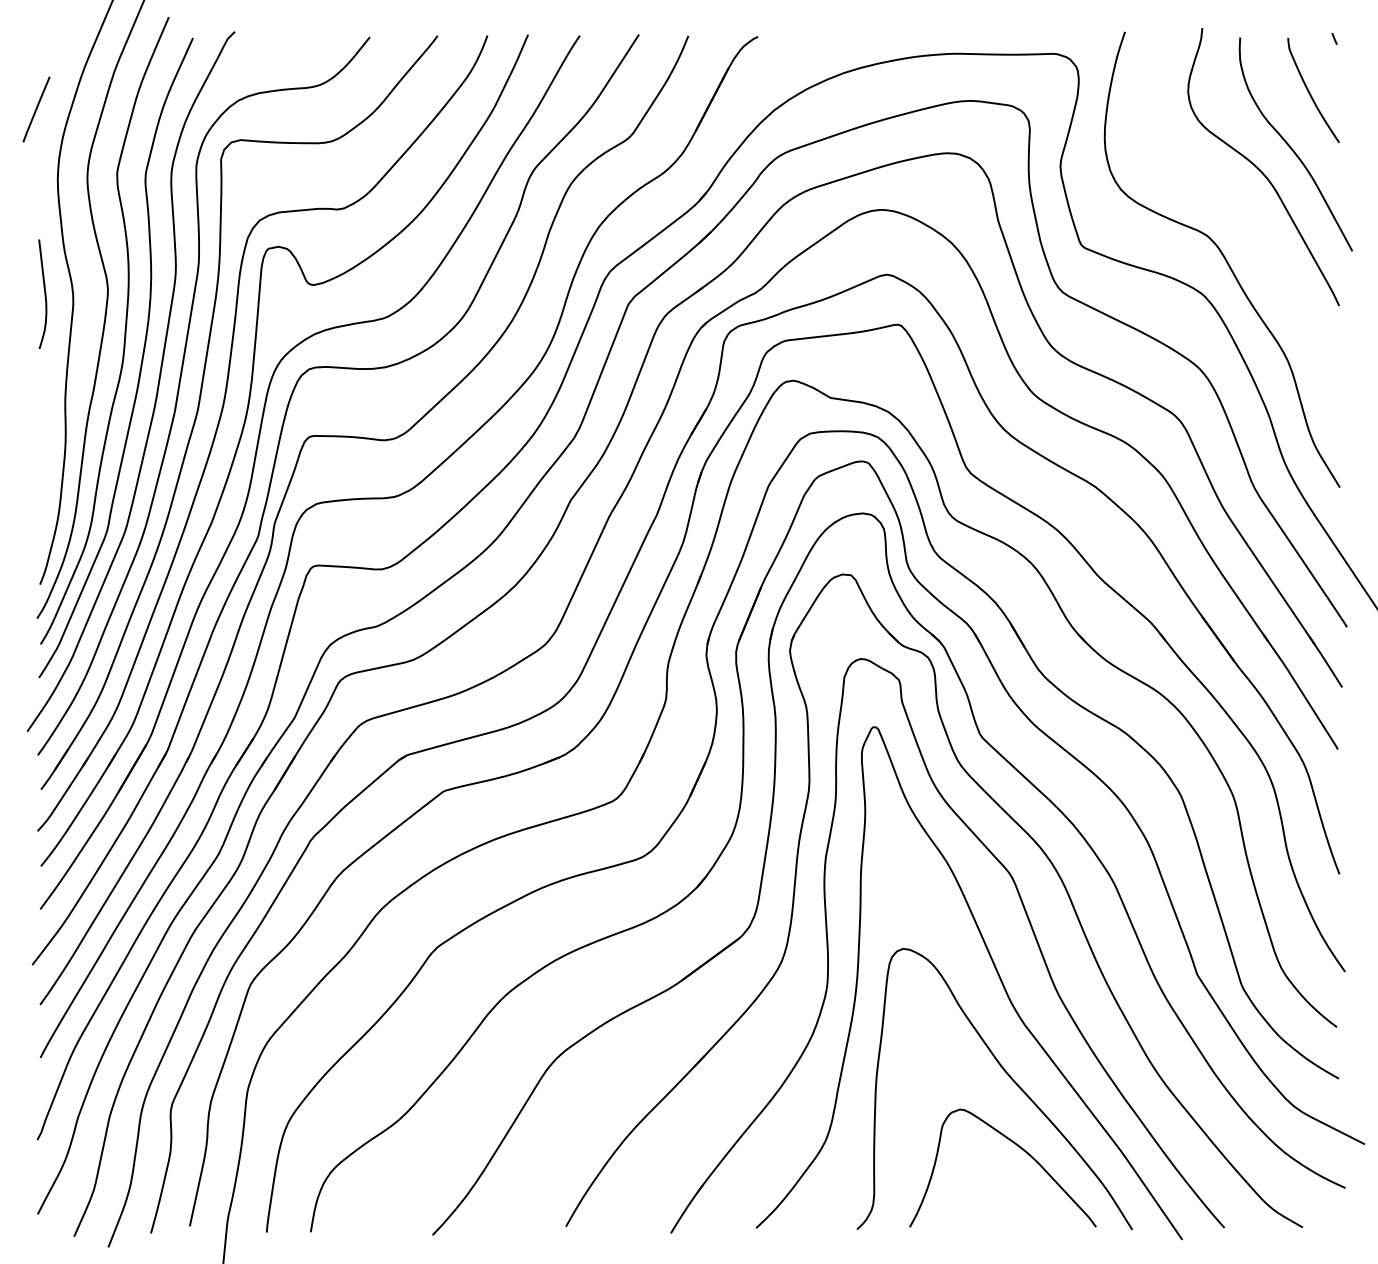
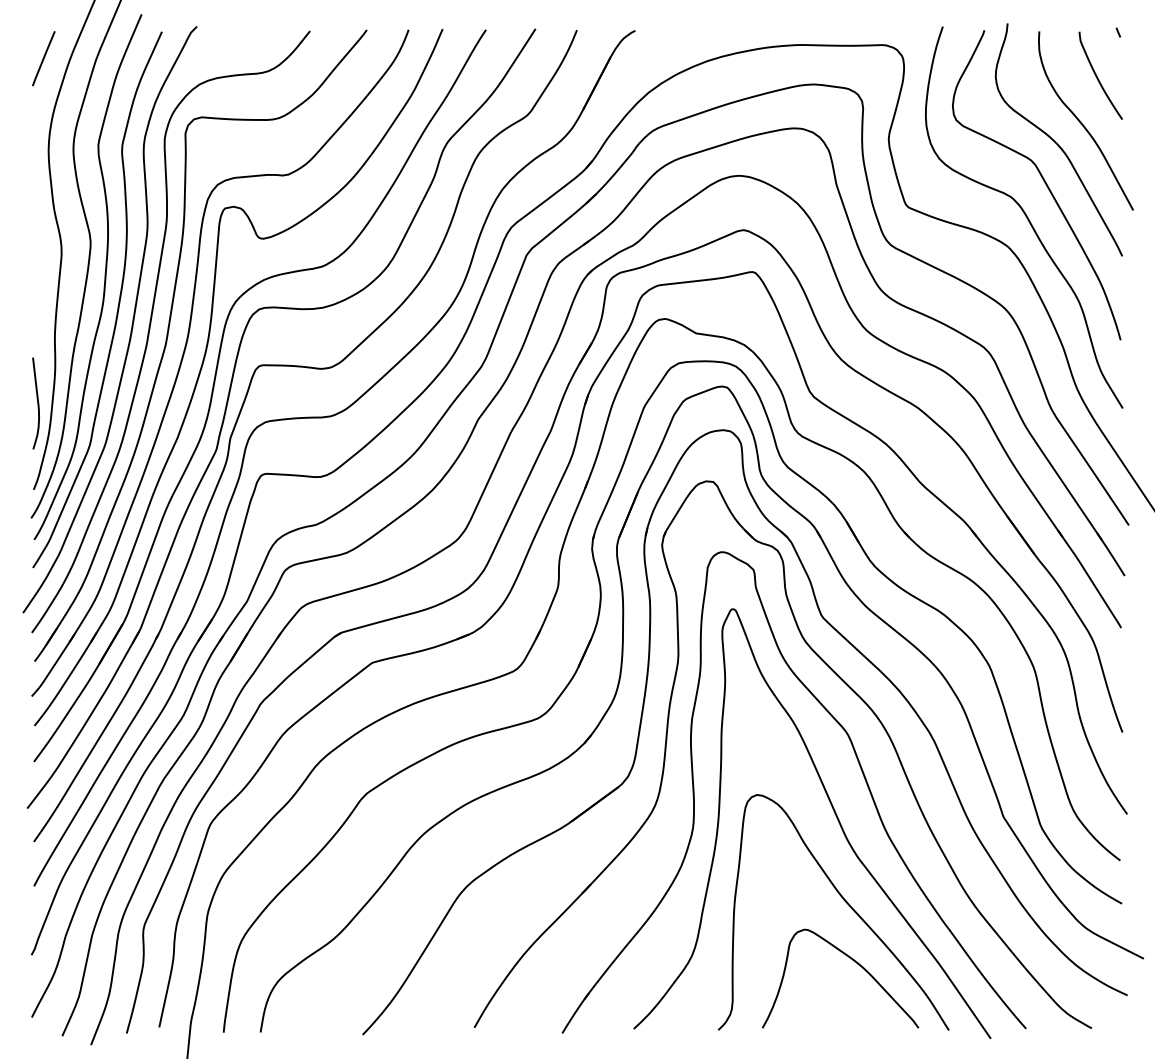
line: (36, 109) -> (43, 58), moved
curve: (1245, 216) -> (1043, 181), added
curve: (44, 294) -> (37, 403), moved

